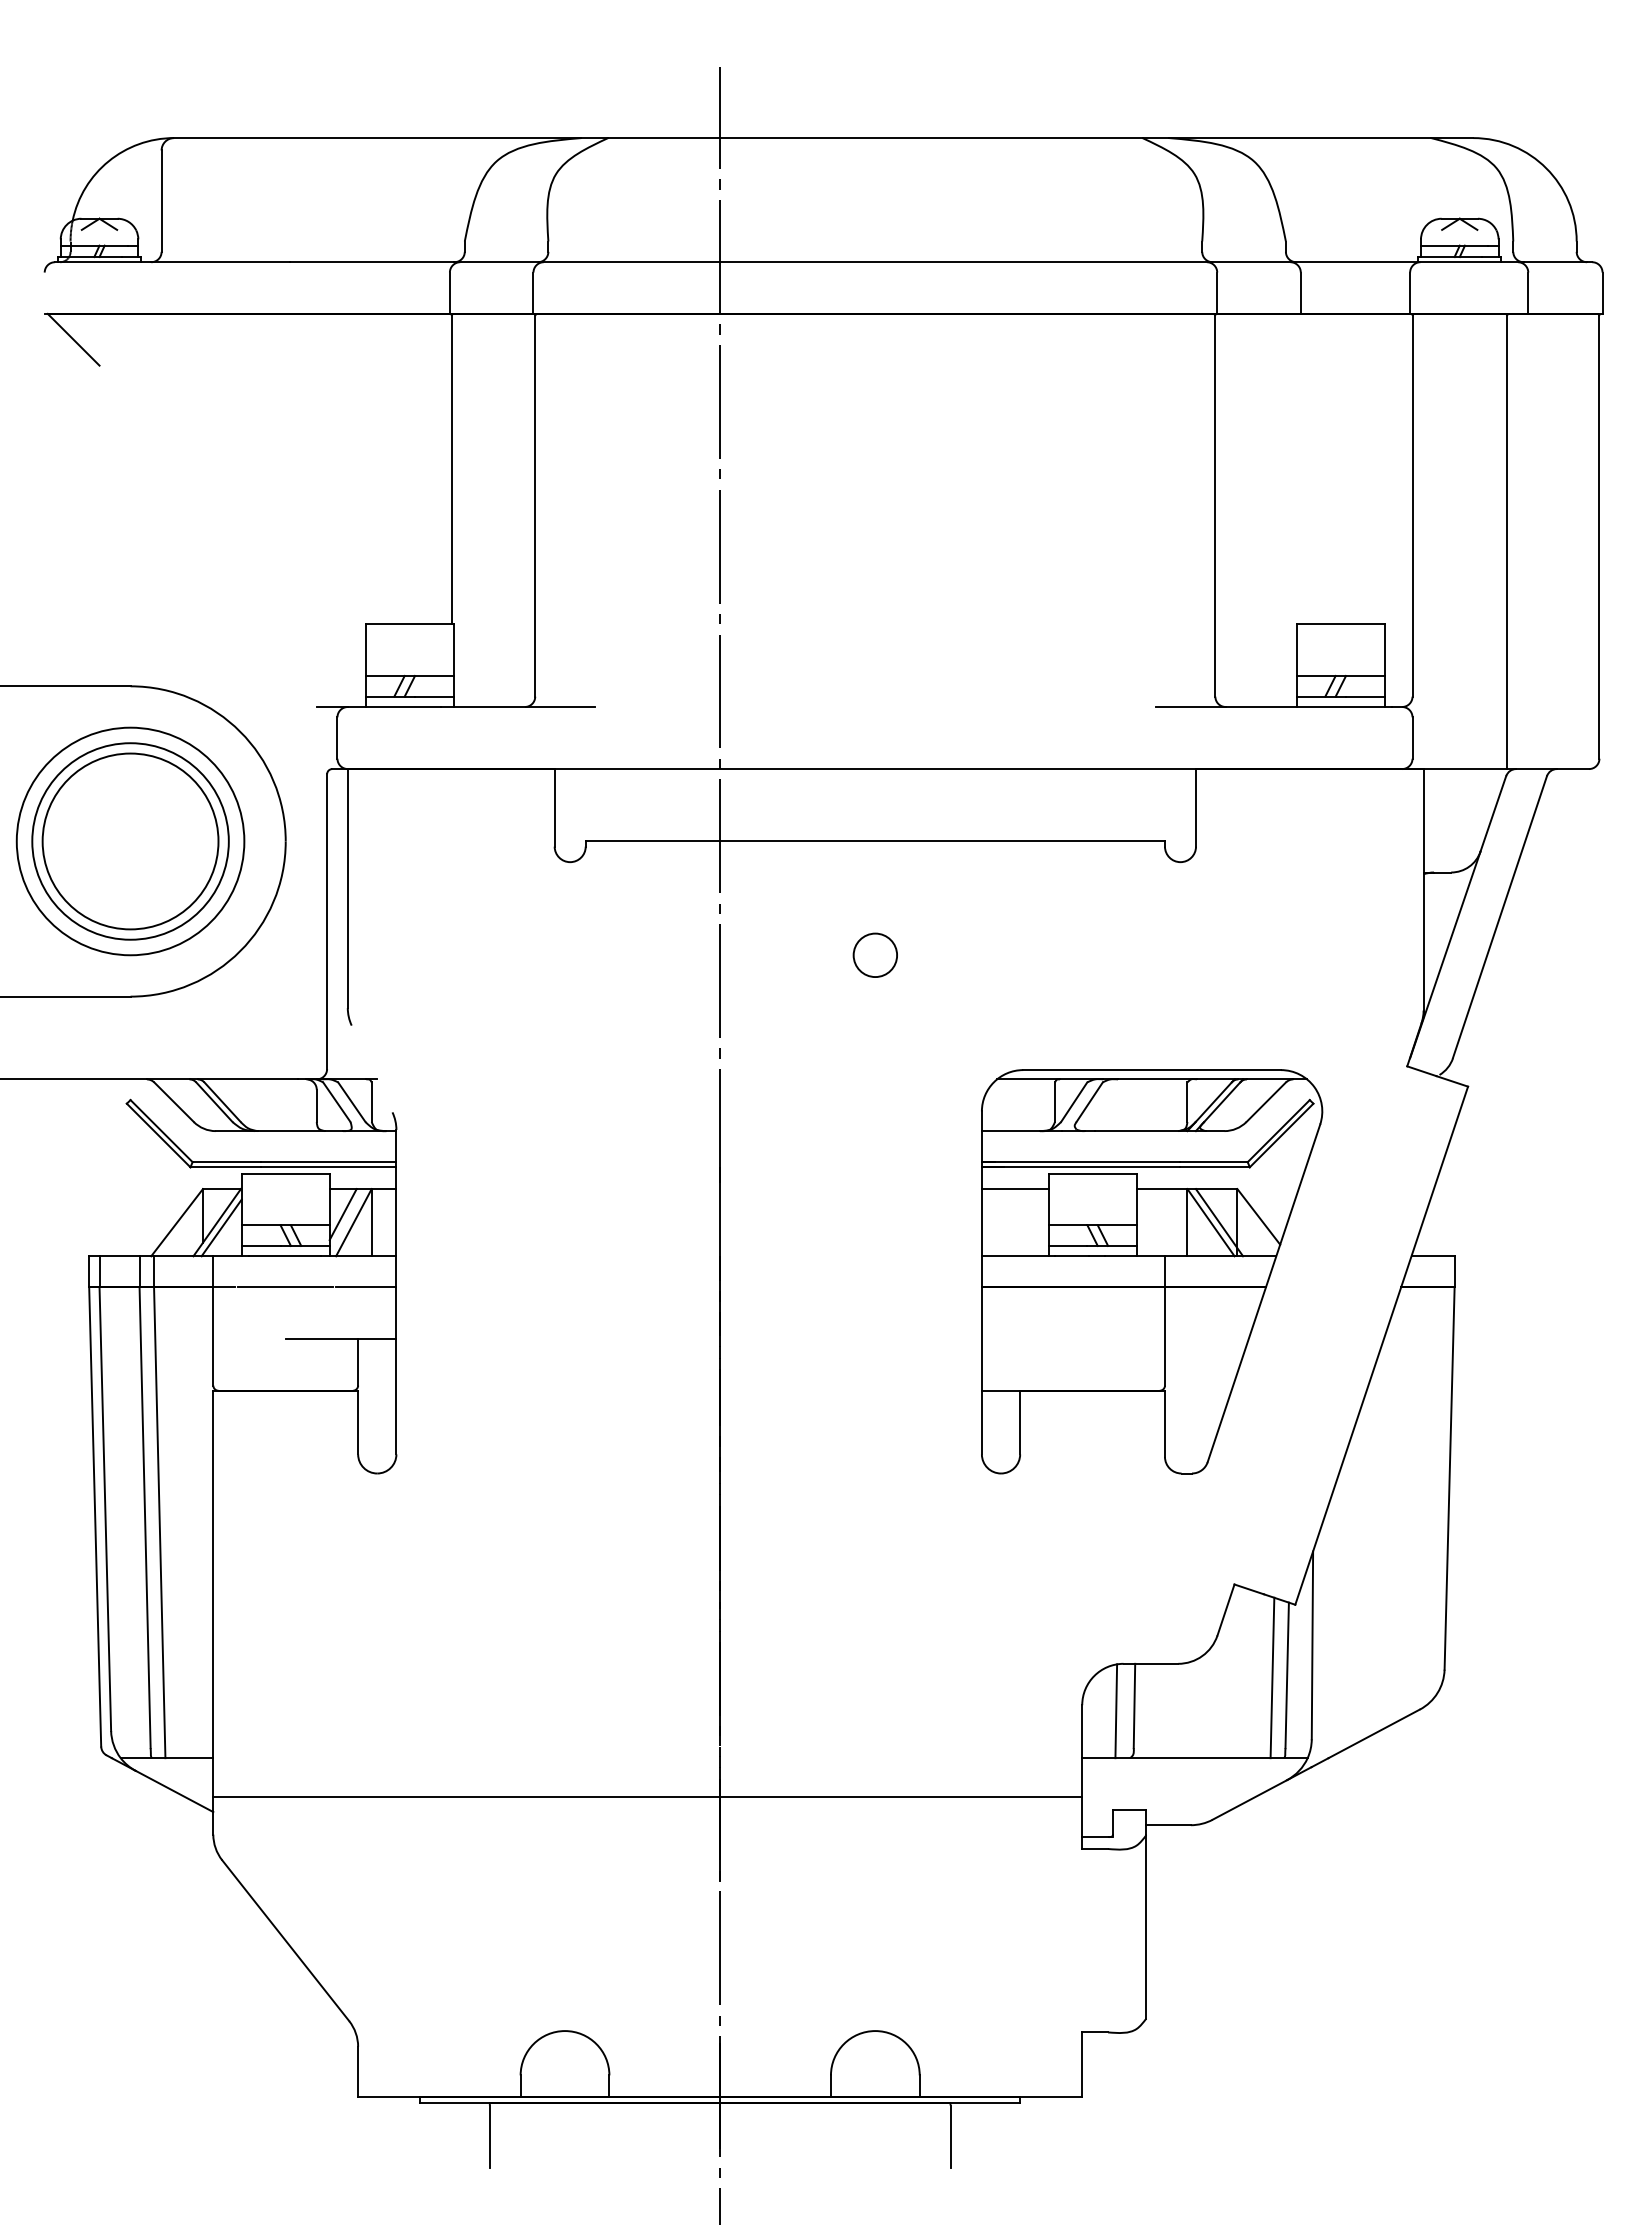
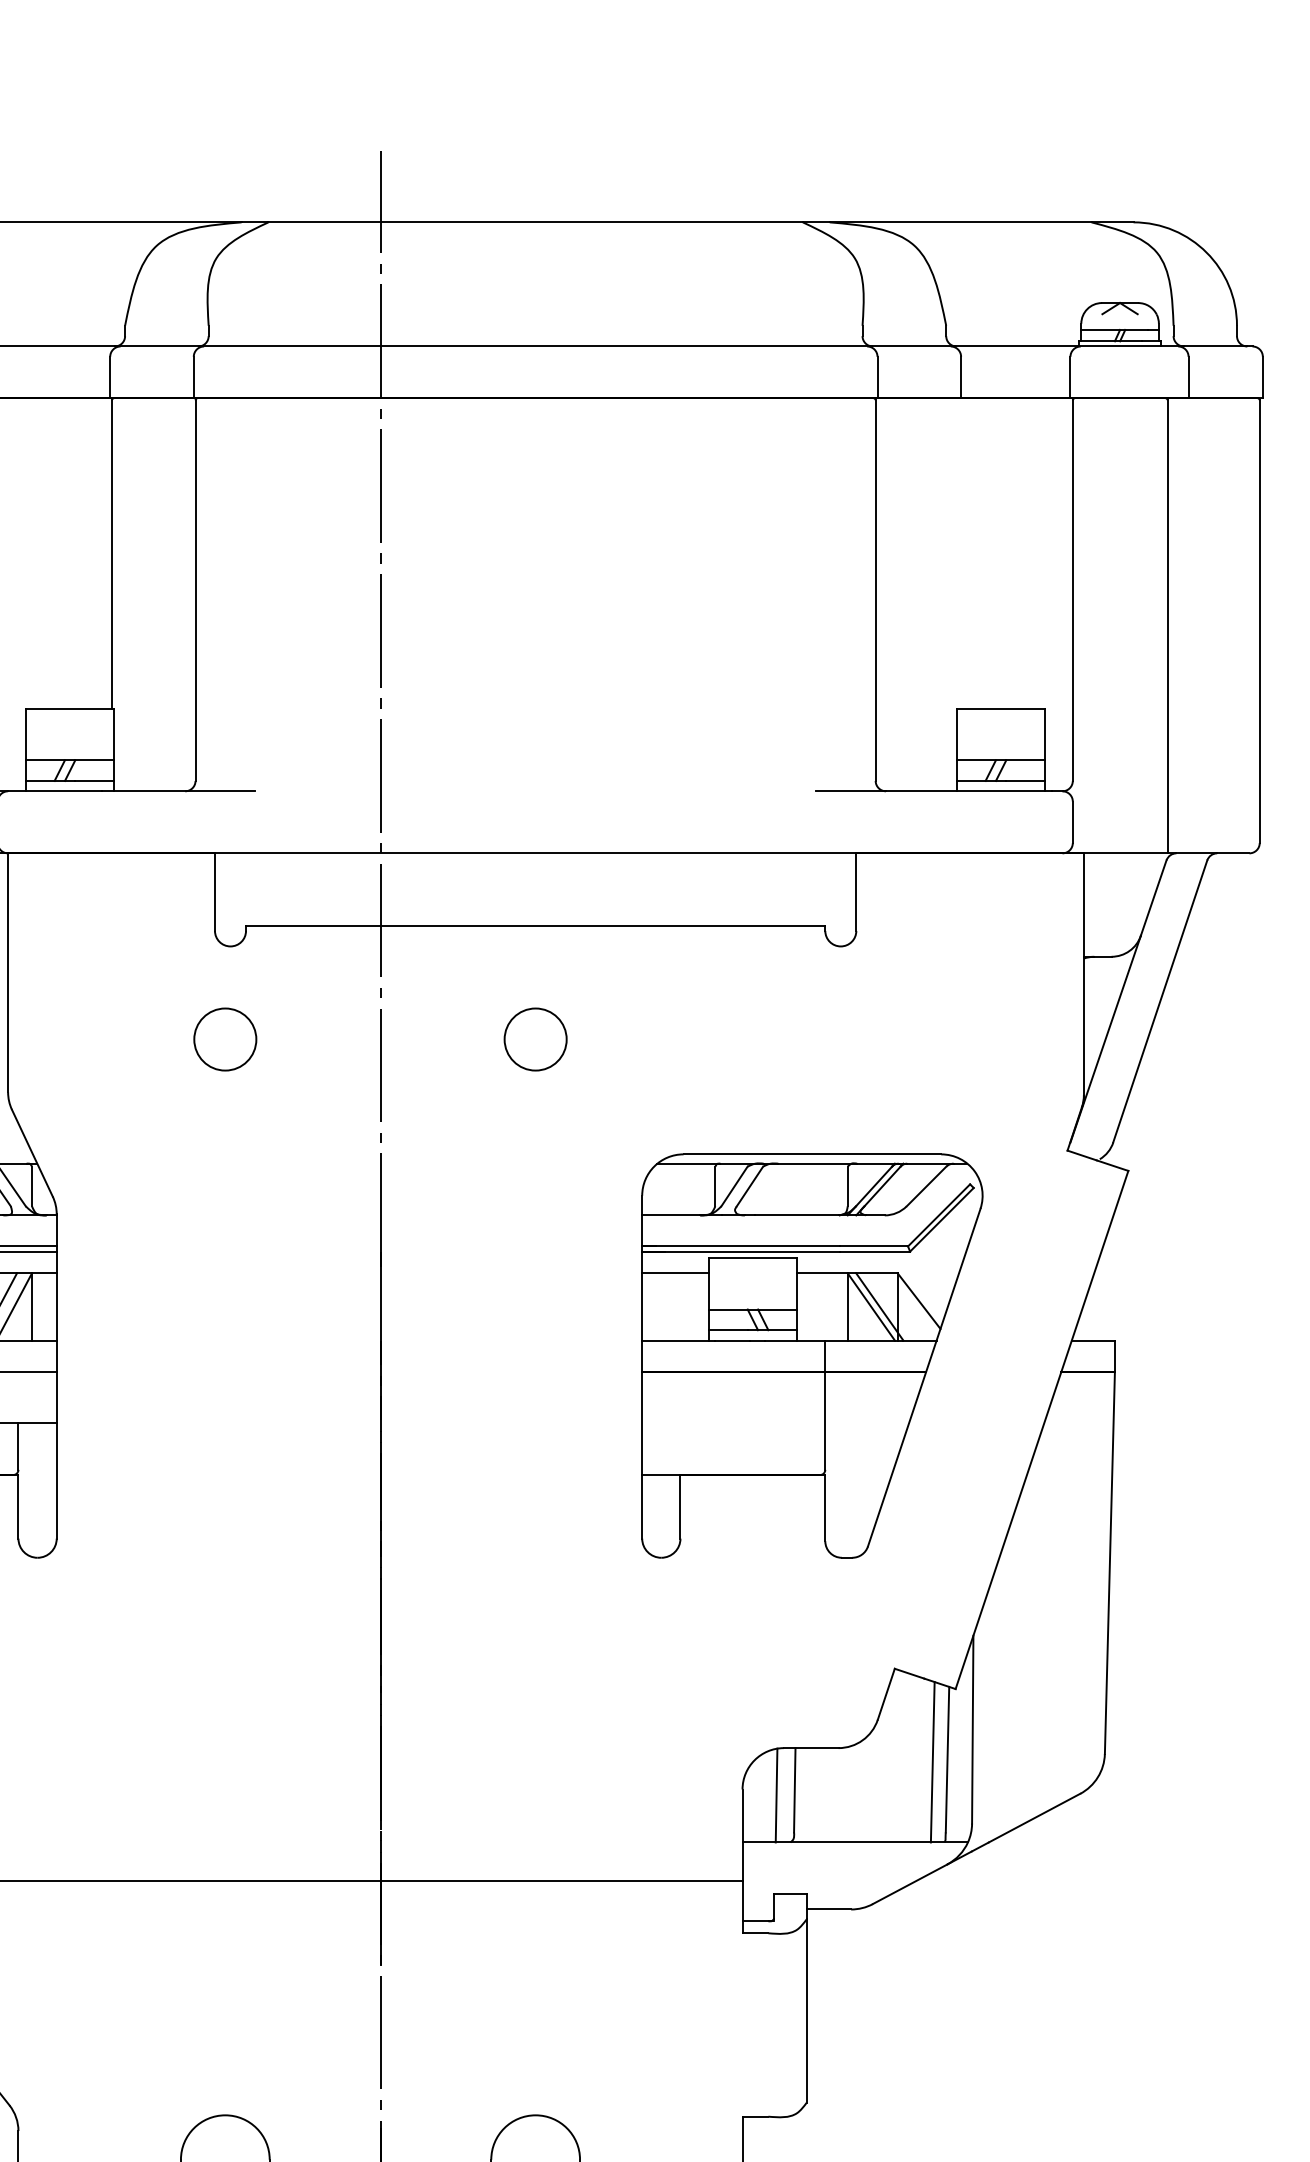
circle: (564, 955) -> (224, 1039), added
circle: (875, 955) -> (535, 1039), size x1.43
line: (371, 1068) -> (31, 1152), added

